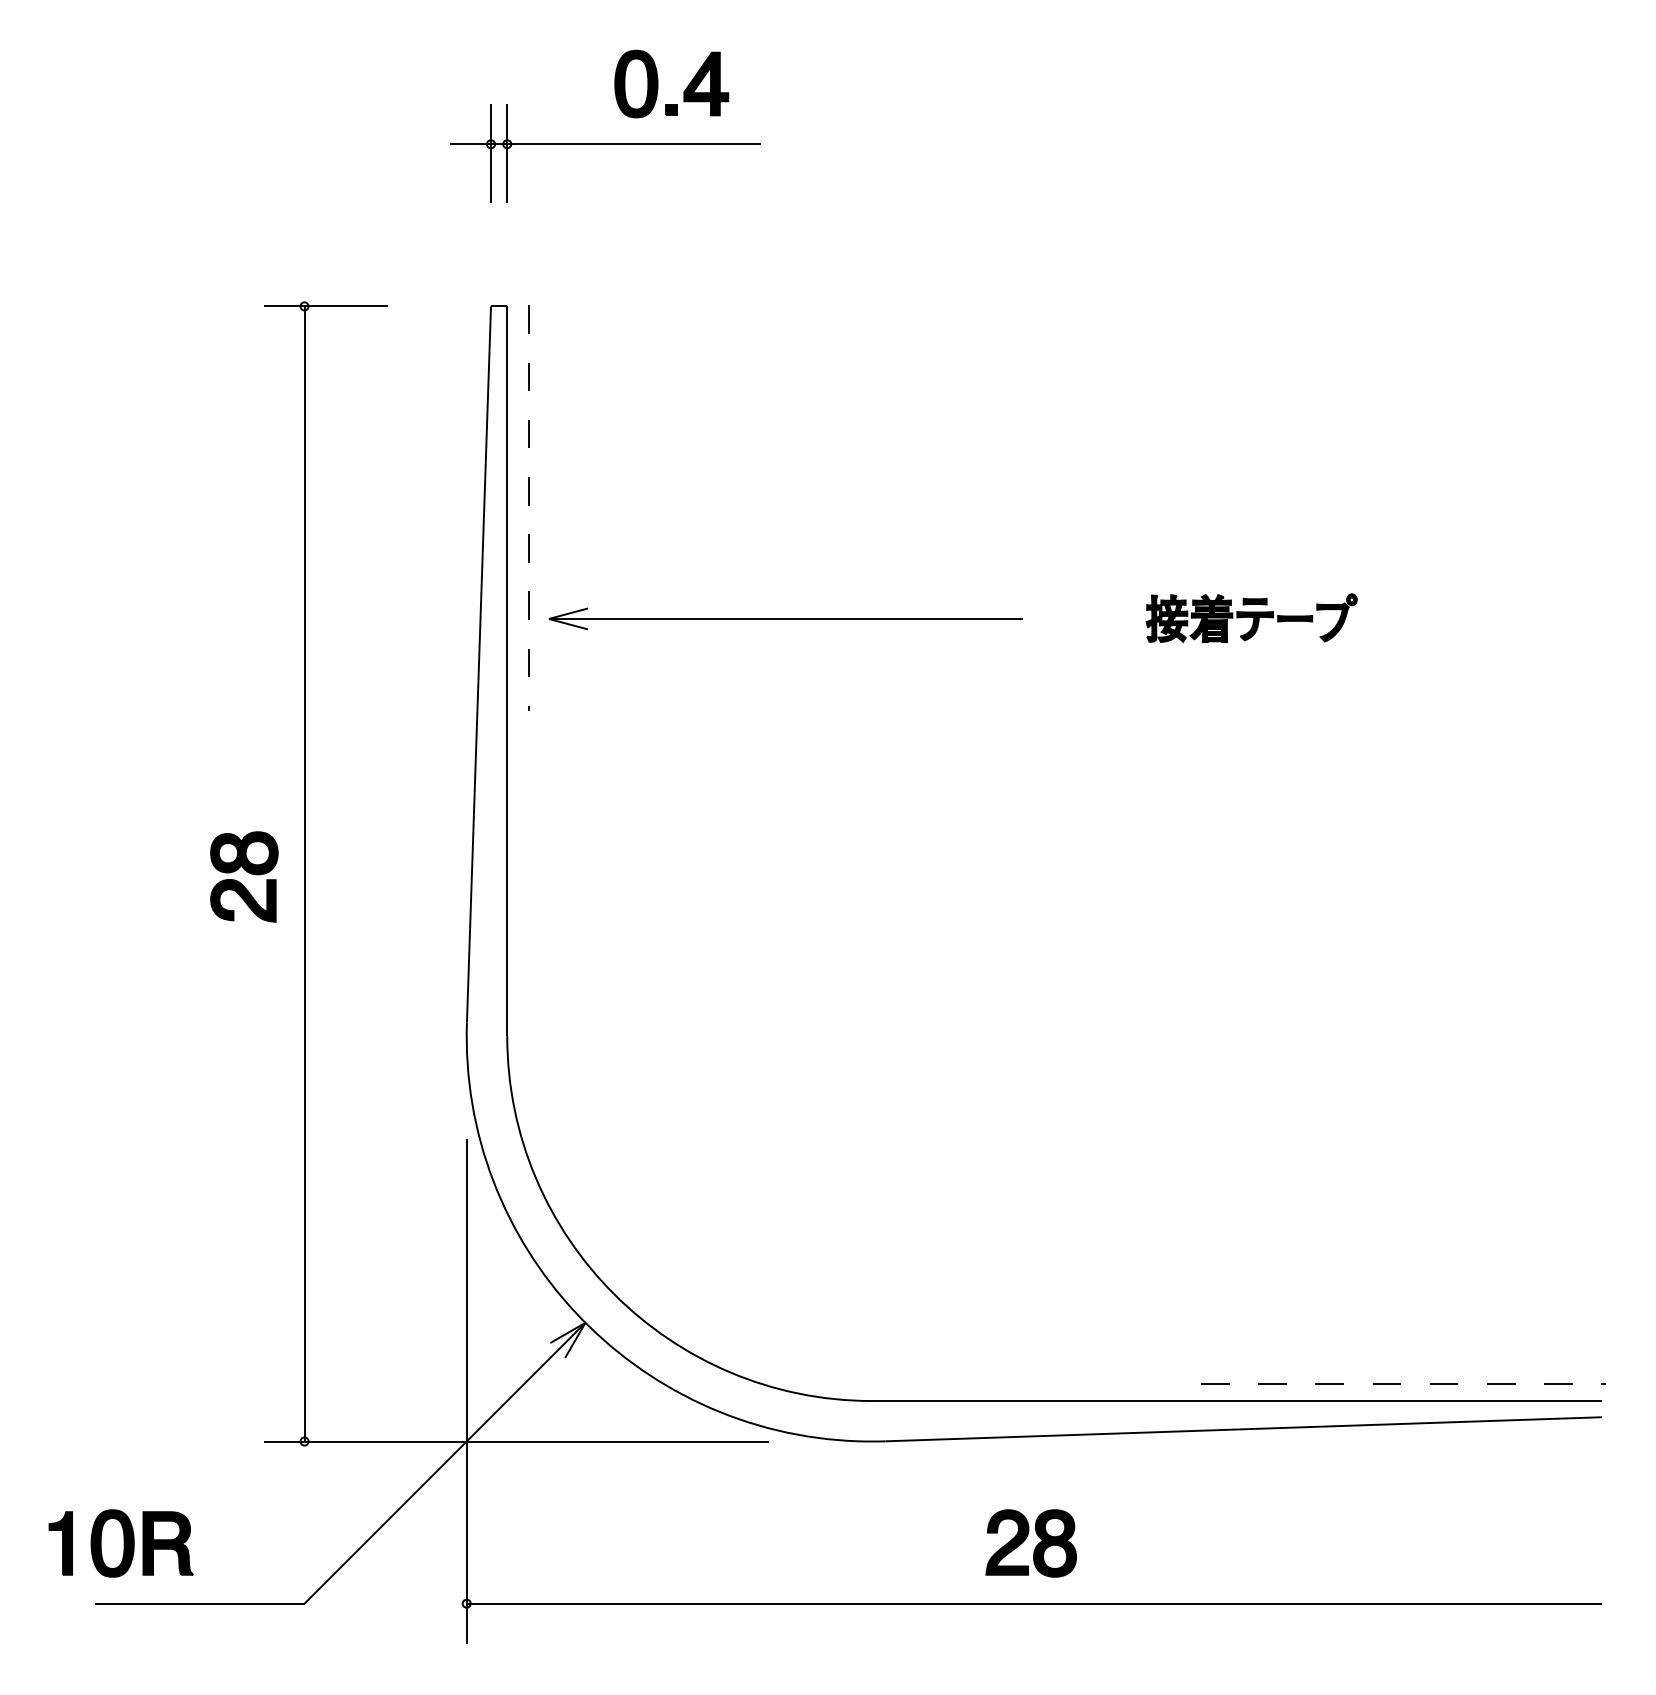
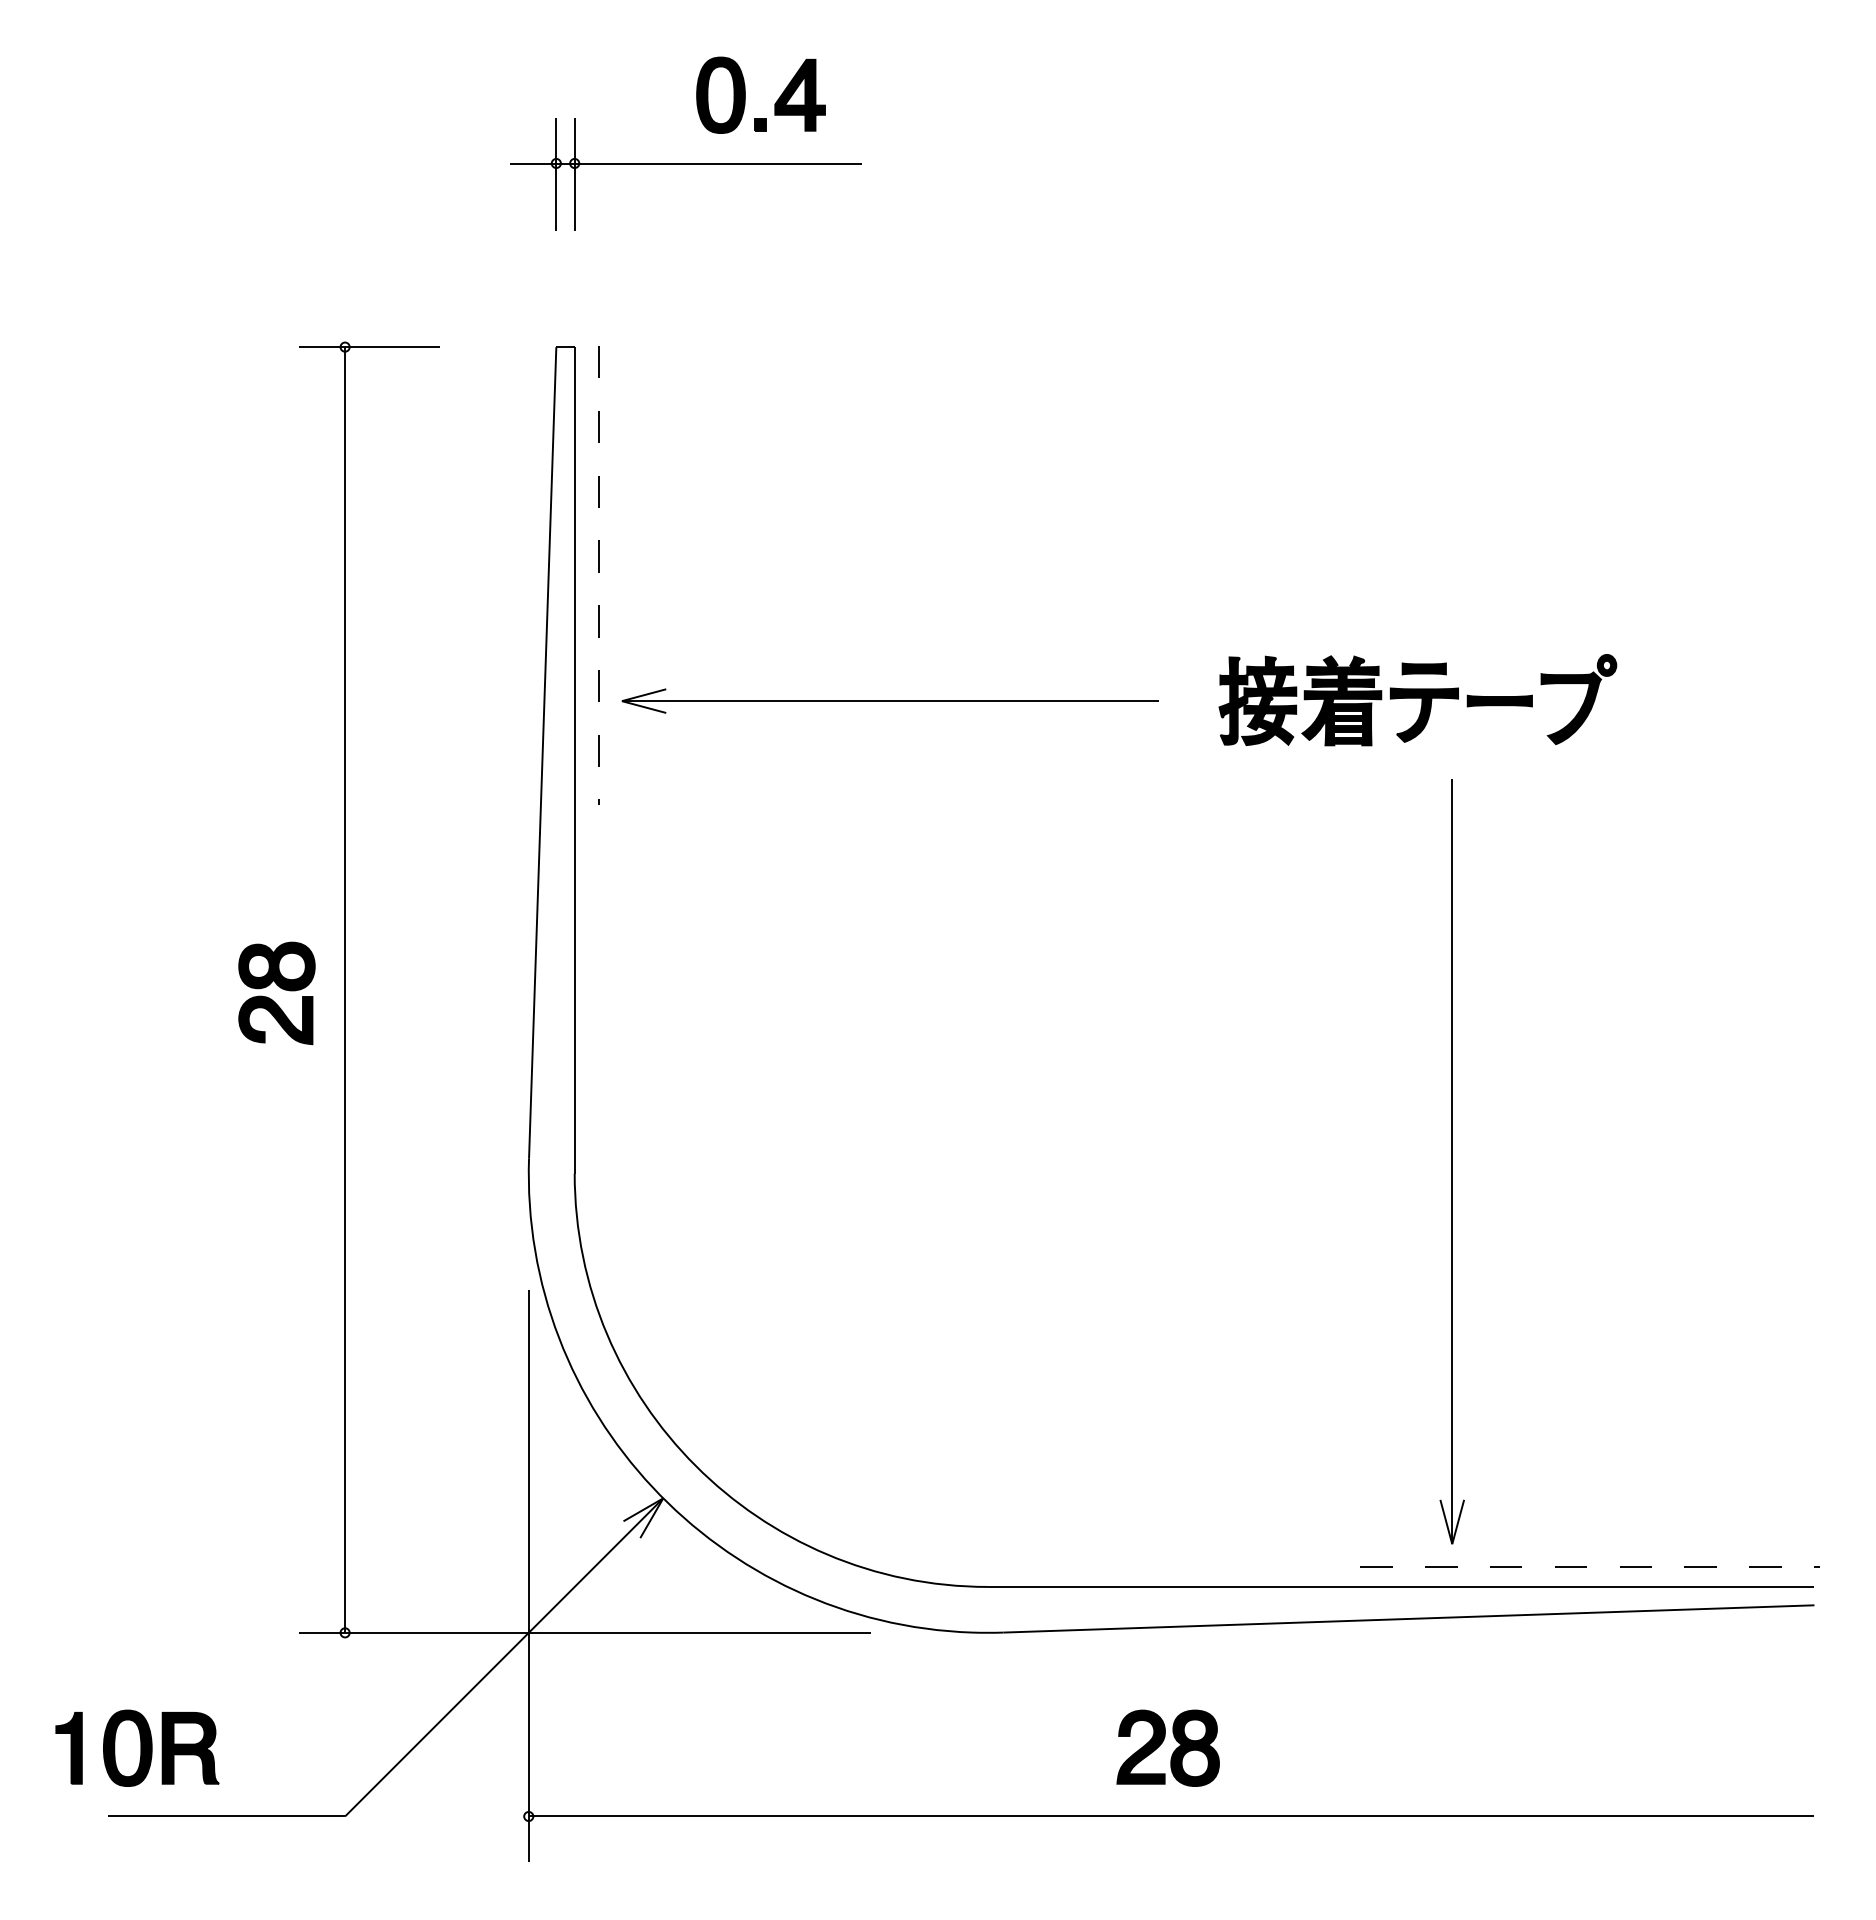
part: (1251, 618) -> (1417, 700), size x1.67
part: (1281, 1025) -> (1451, 1161), added

